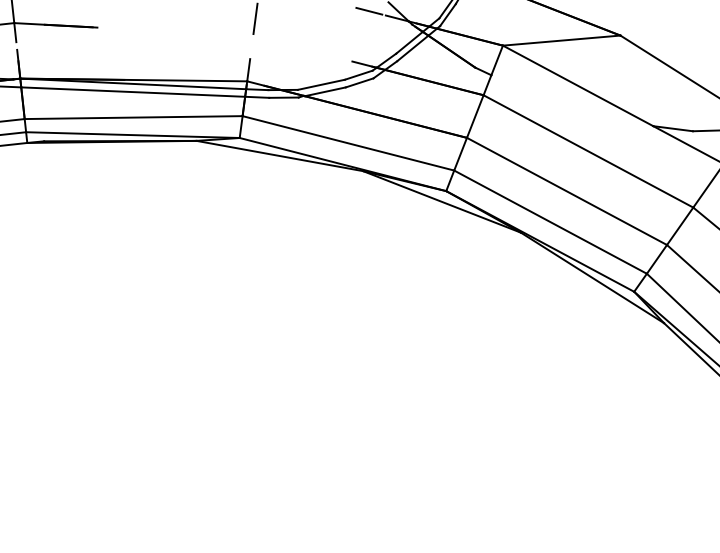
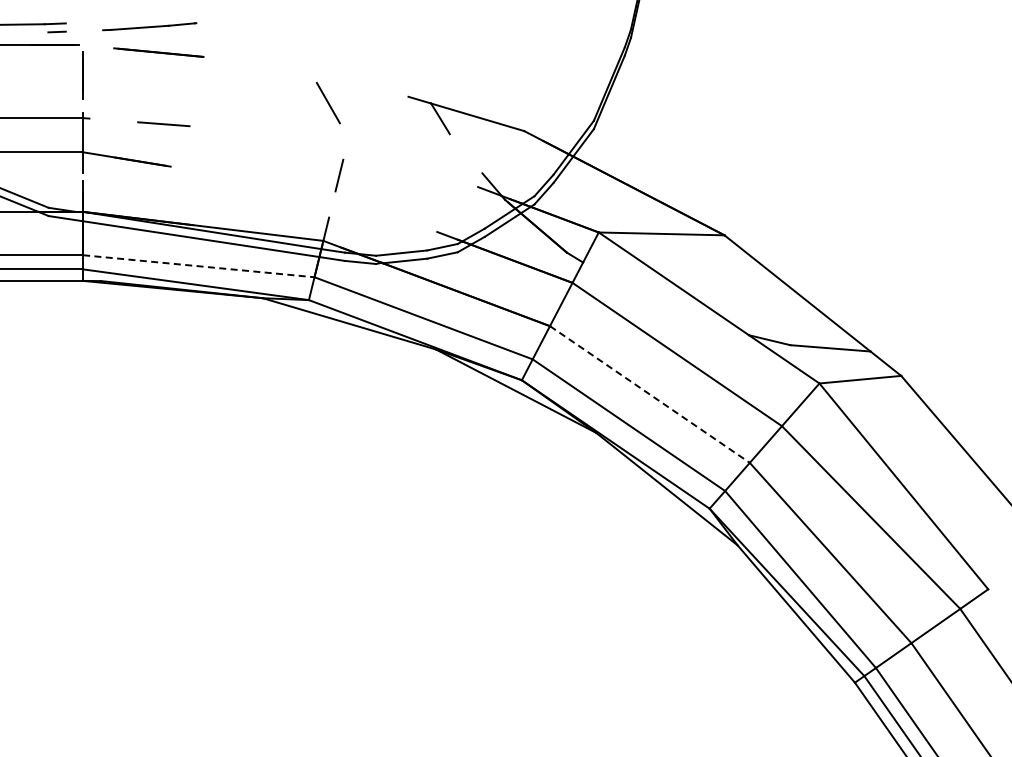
line: (368, 11) -> (460, 180), removed
line: (134, 117) -> (199, 266), solid -> dashed
line: (567, 191) -> (650, 394), solid -> dashed

